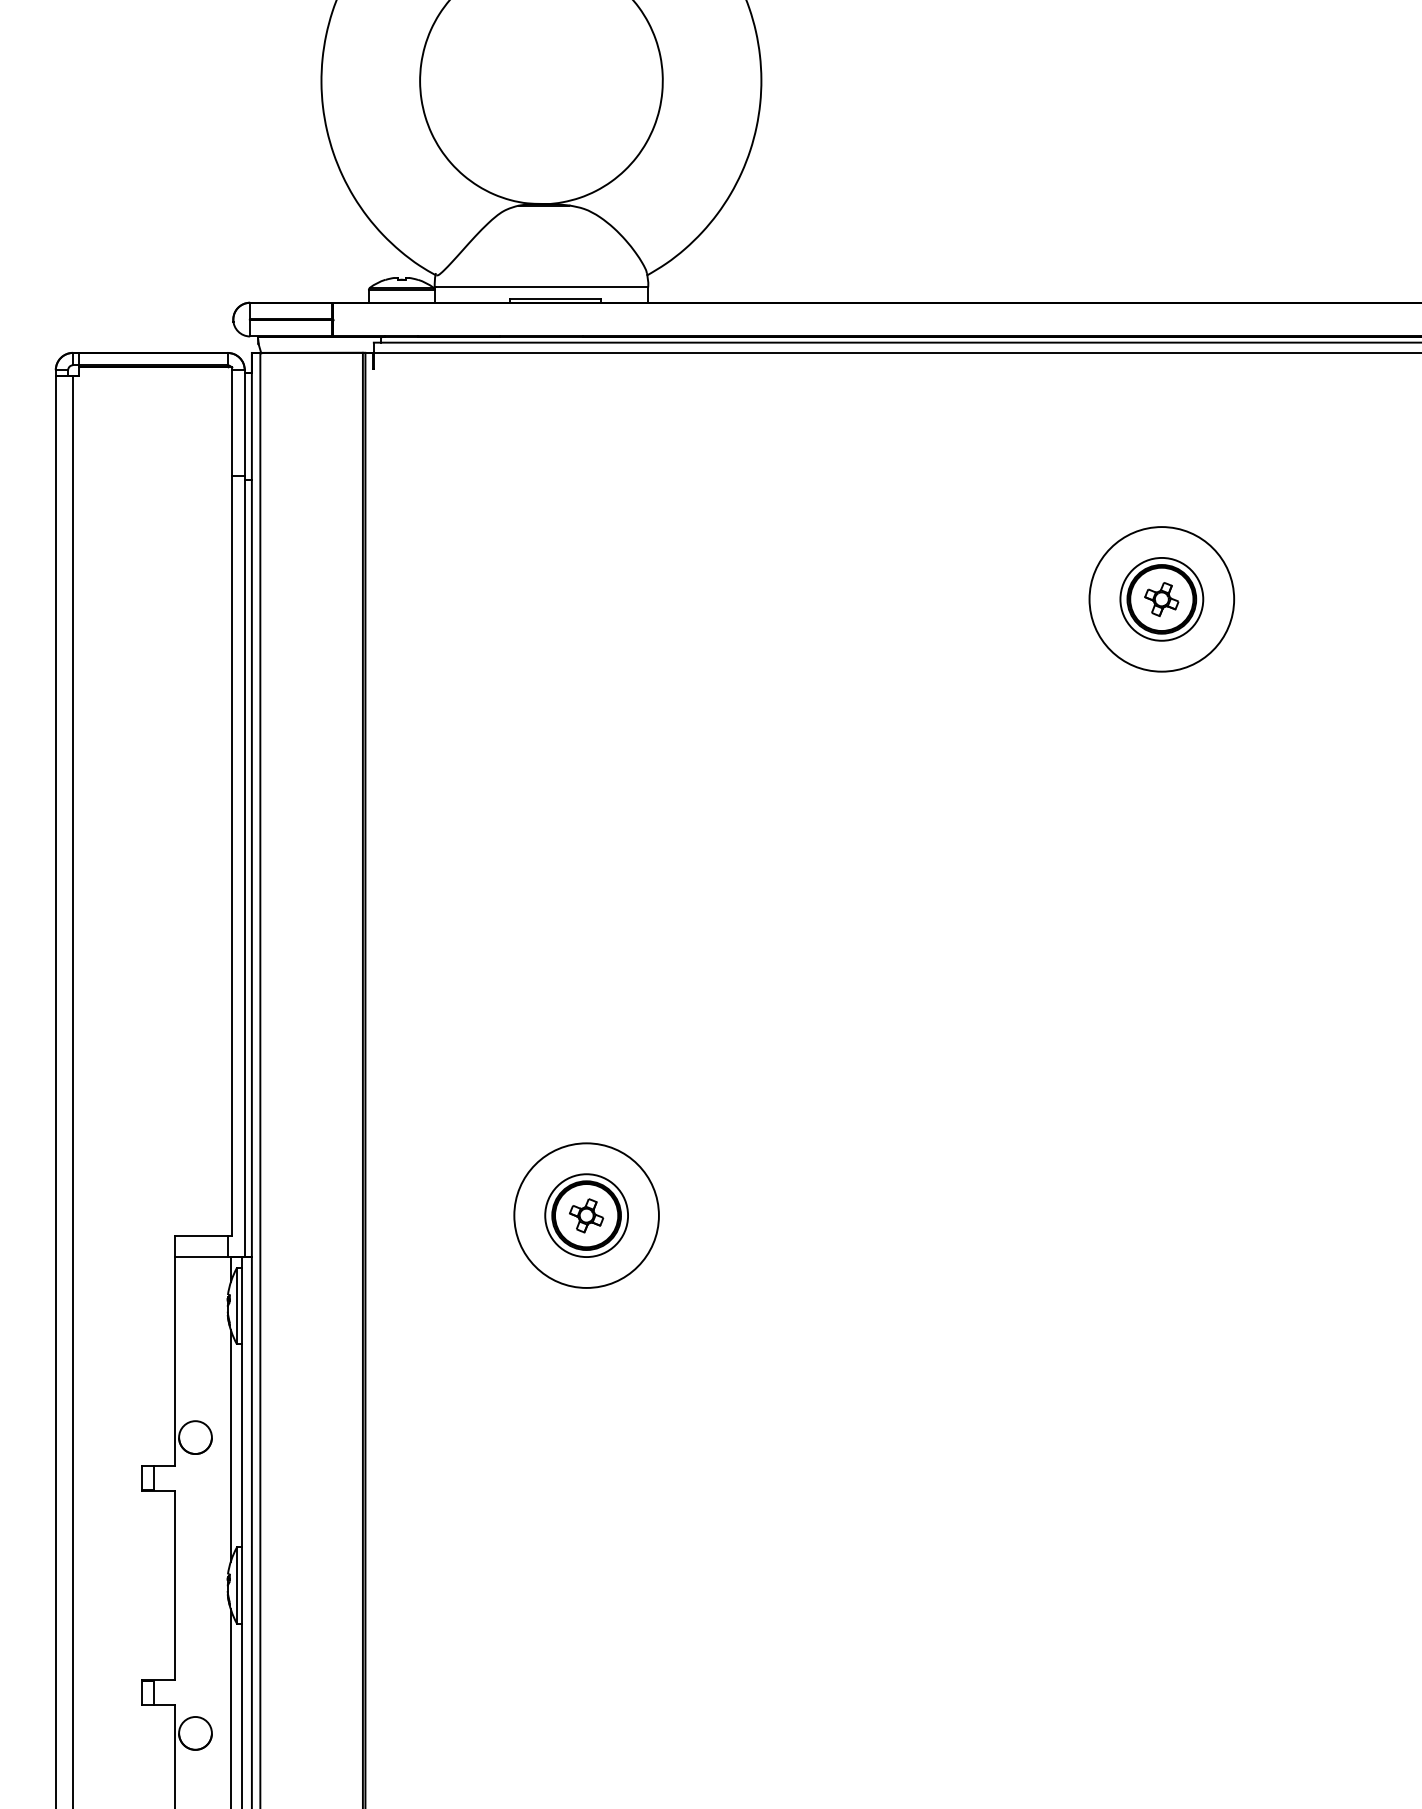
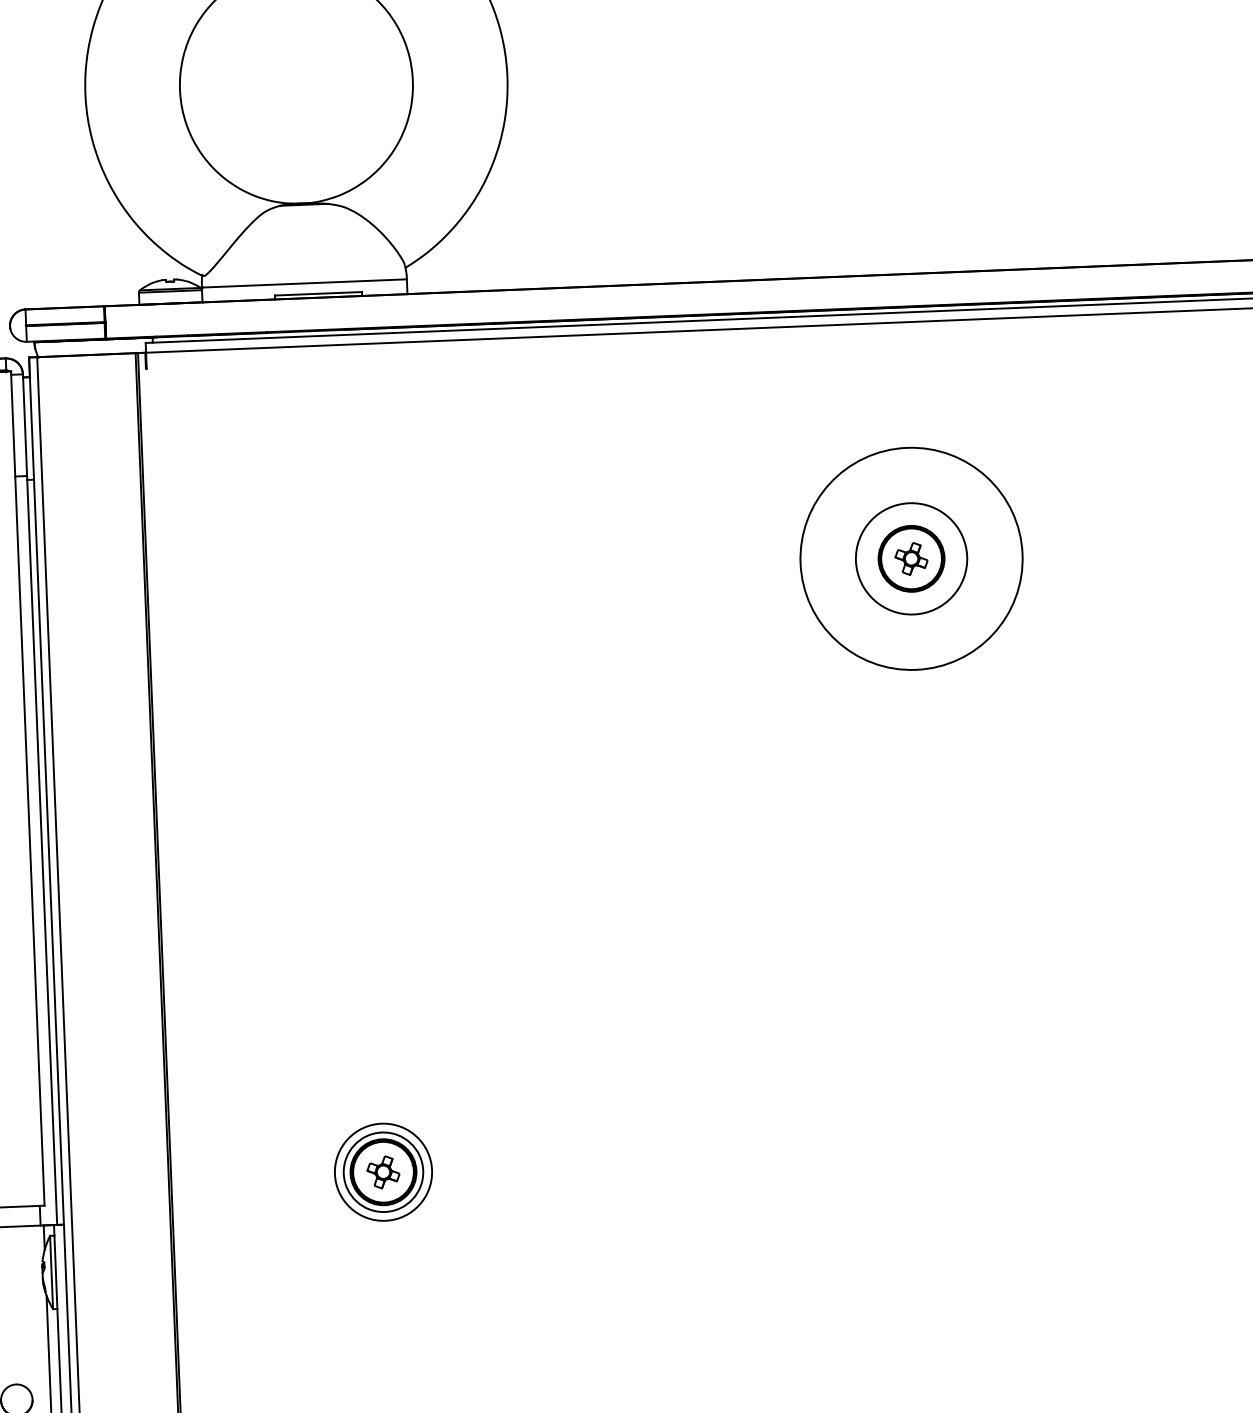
circle: (1161, 598) -> (911, 558), size x1.4
circle: (1161, 599) -> (911, 559), size x1.6
circle: (586, 1215) -> (383, 1172), size x0.7

